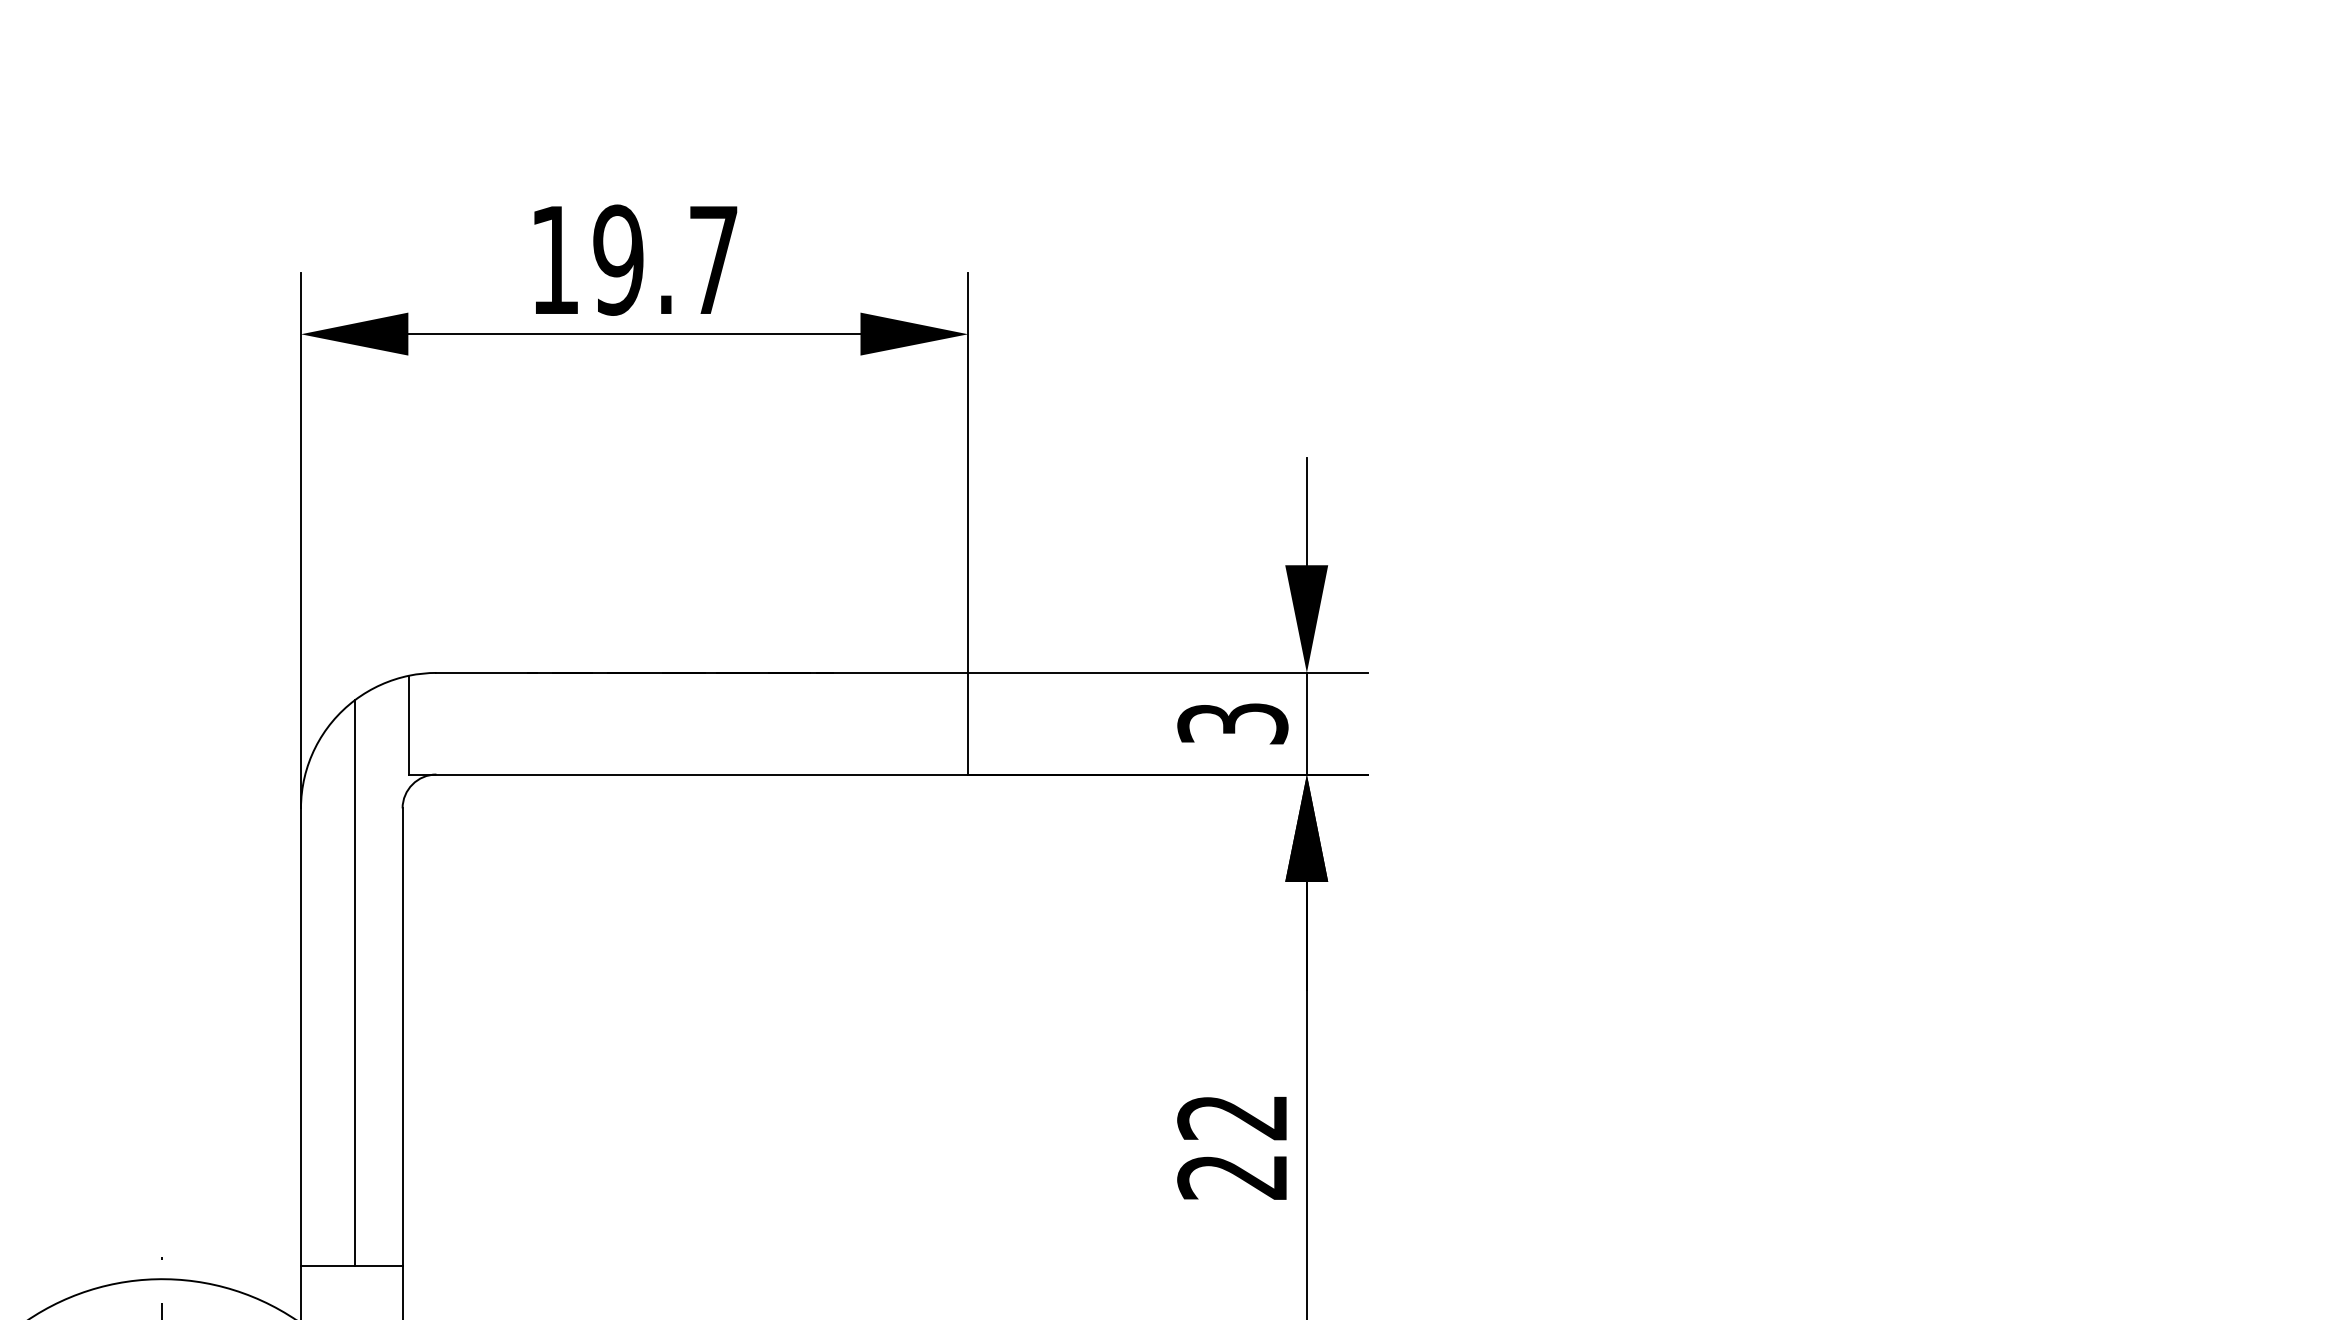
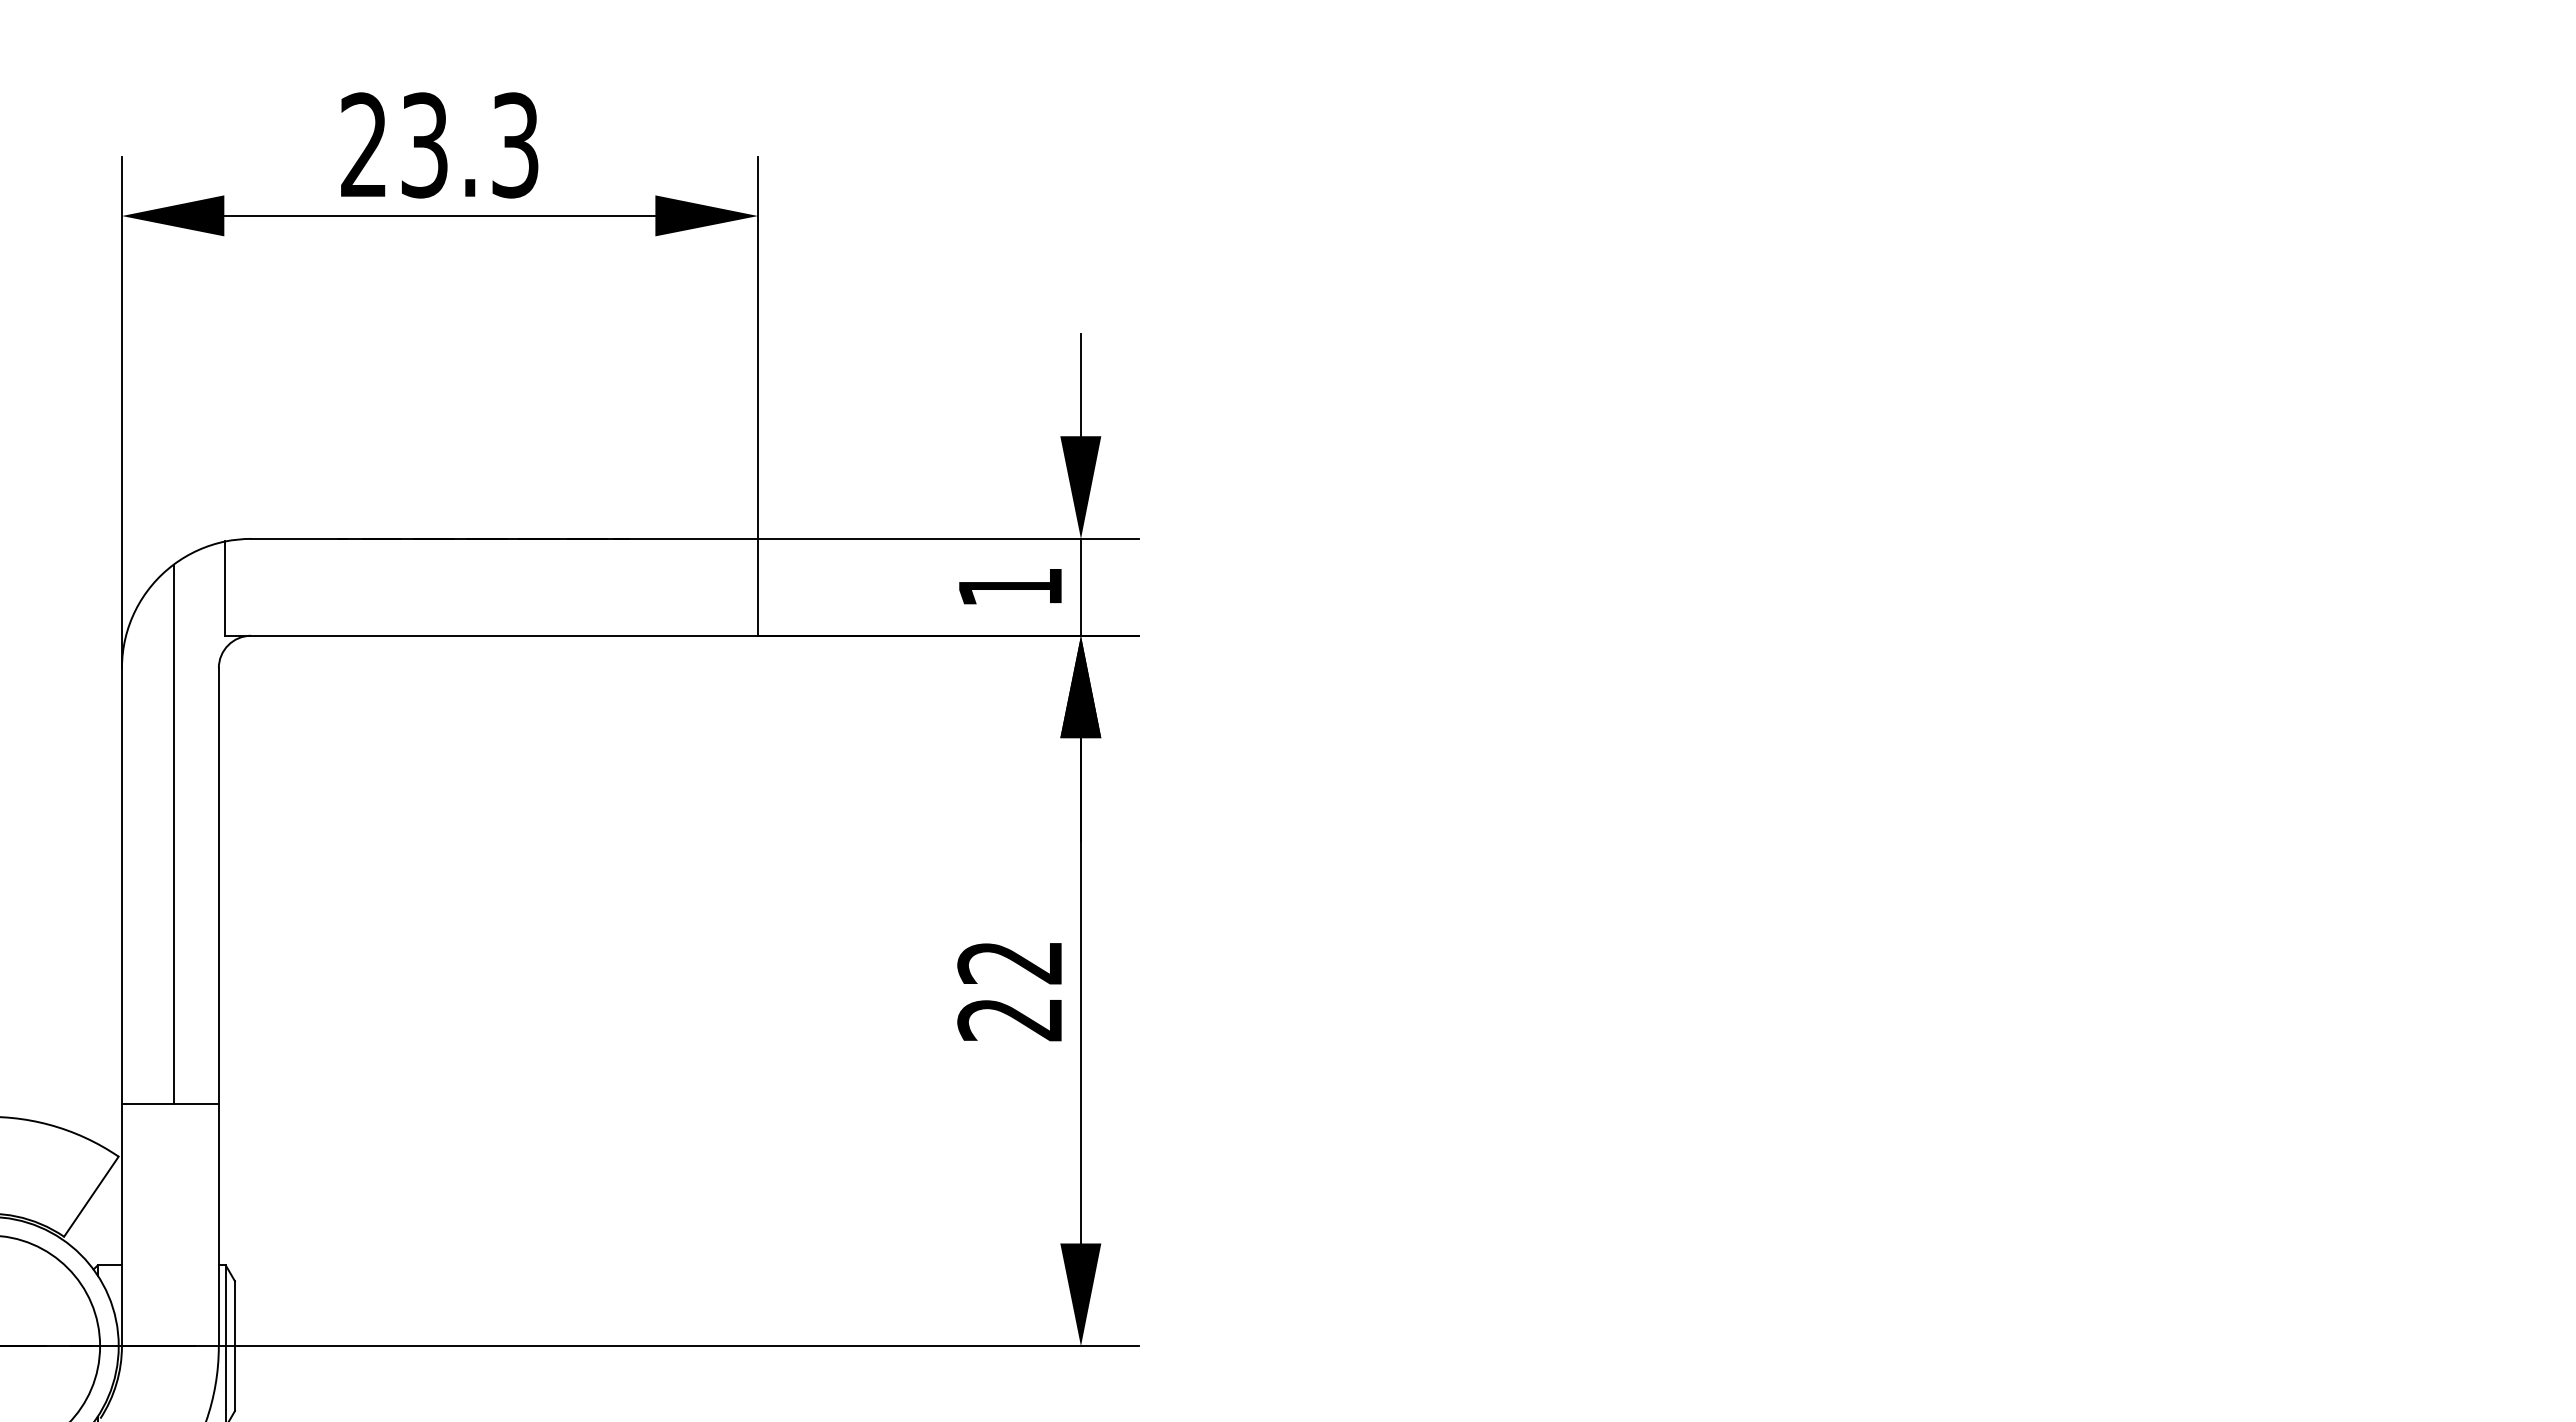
text: (634, 260) -> (439, 145), 19.7 -> 23.3
text: (1232, 723) -> (1010, 587), 3 -> 1

